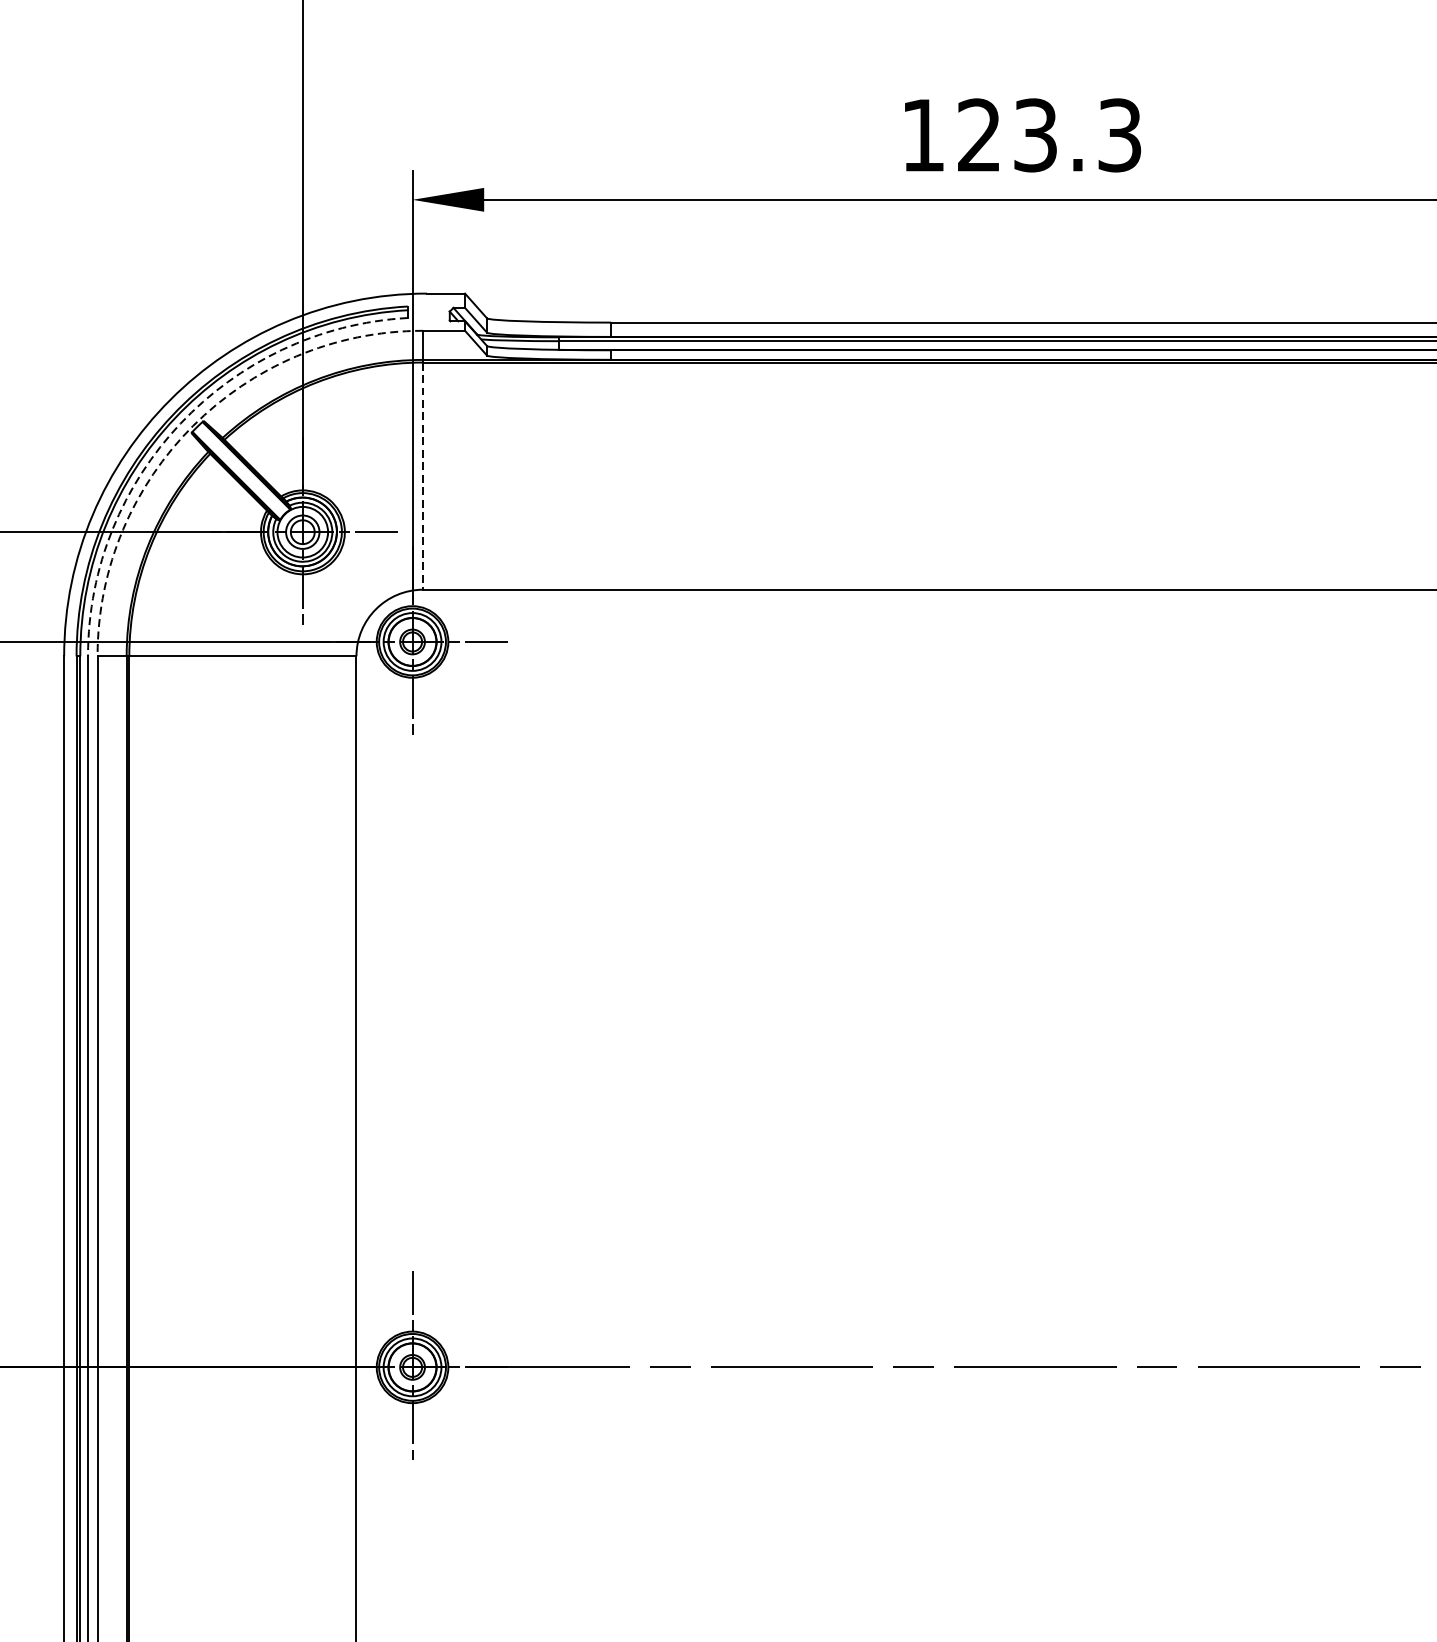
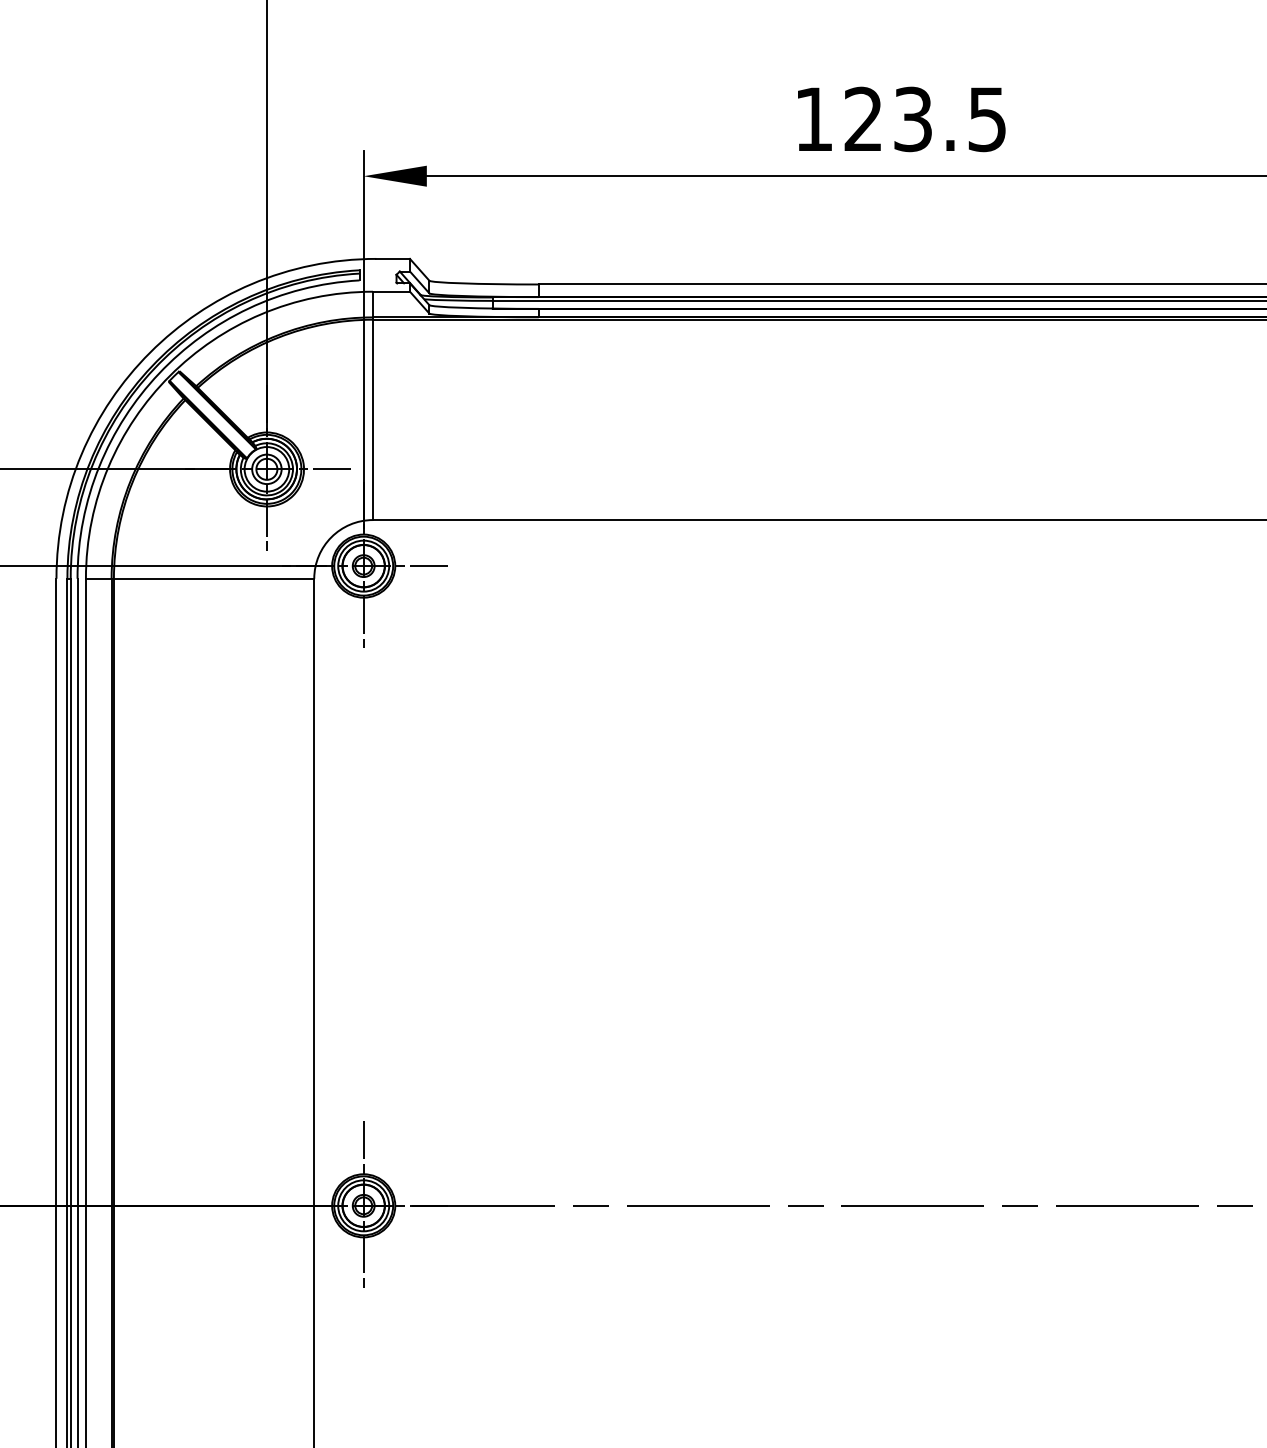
text: (1119, 134) -> (987, 118), 123.3 -> 123.5
arc: (180, 423) -> (159, 373), dashed -> solid
arc: (193, 425) -> (170, 375), dashed -> solid
line: (422, 476) -> (372, 420), dashed -> solid

